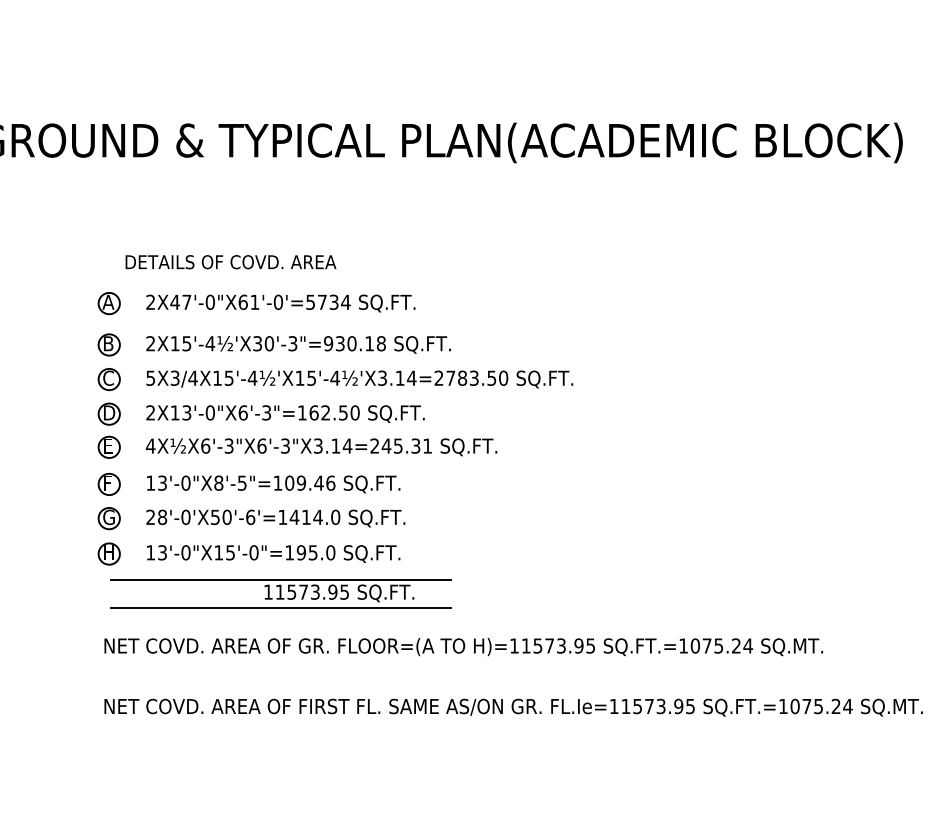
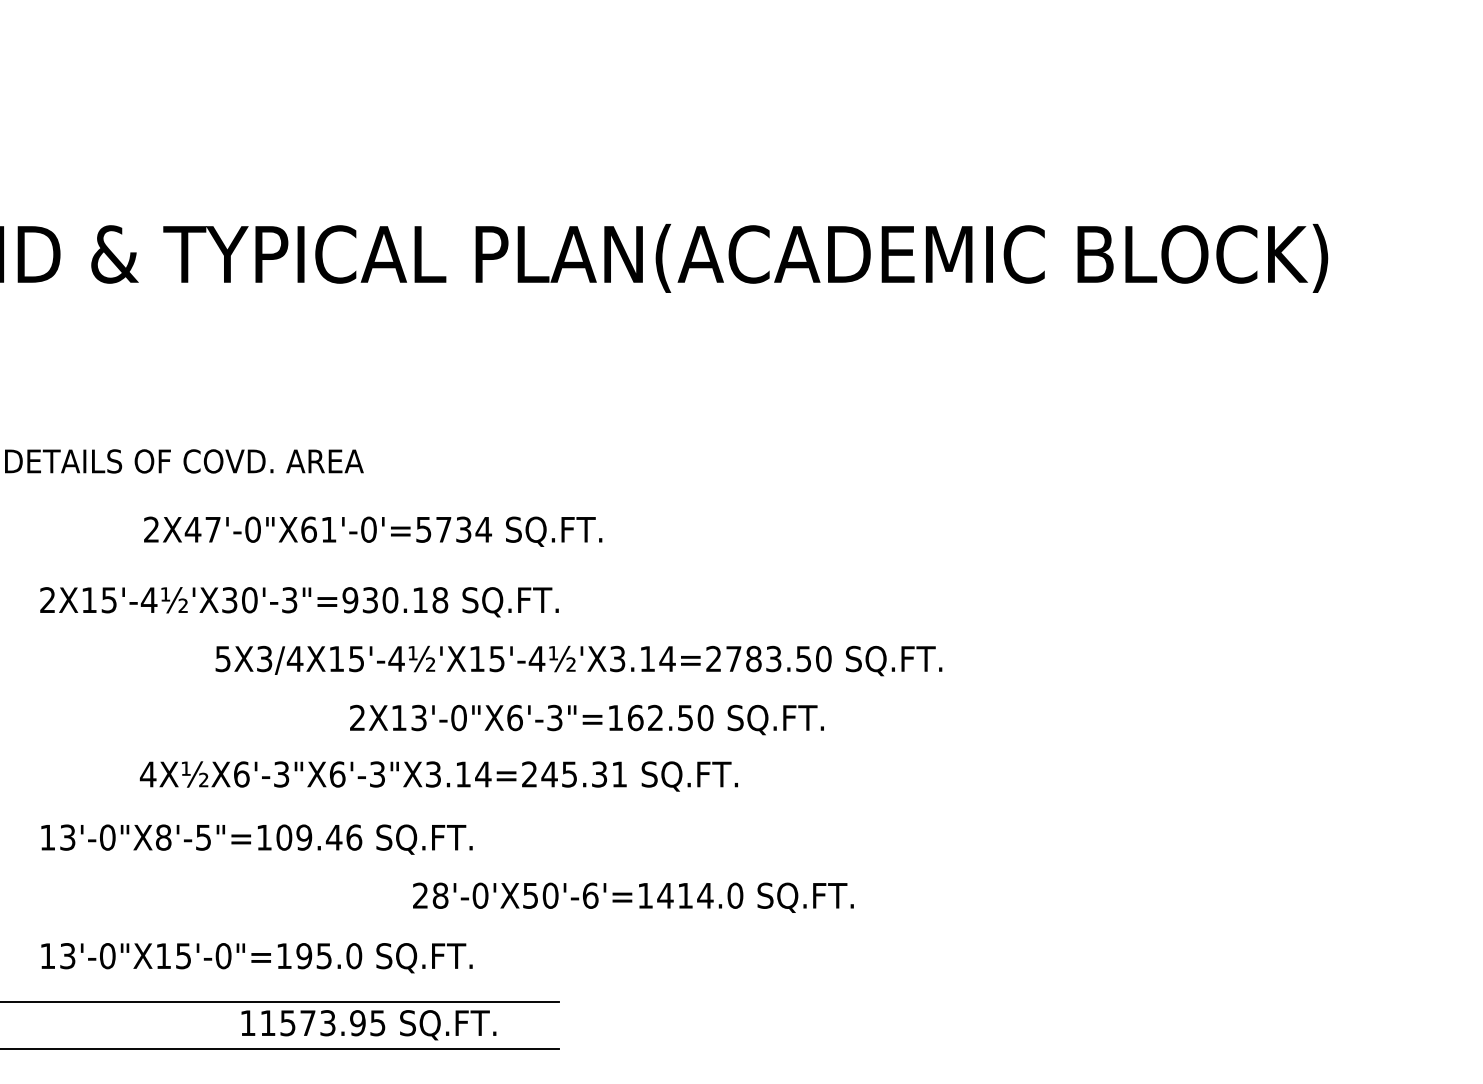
text: (280, 303) -> (372, 531), moved
text: (359, 379) -> (578, 661), moved
text: (285, 413) -> (586, 718), moved
text: (321, 447) -> (438, 776), moved
text: (275, 518) -> (632, 897), moved

